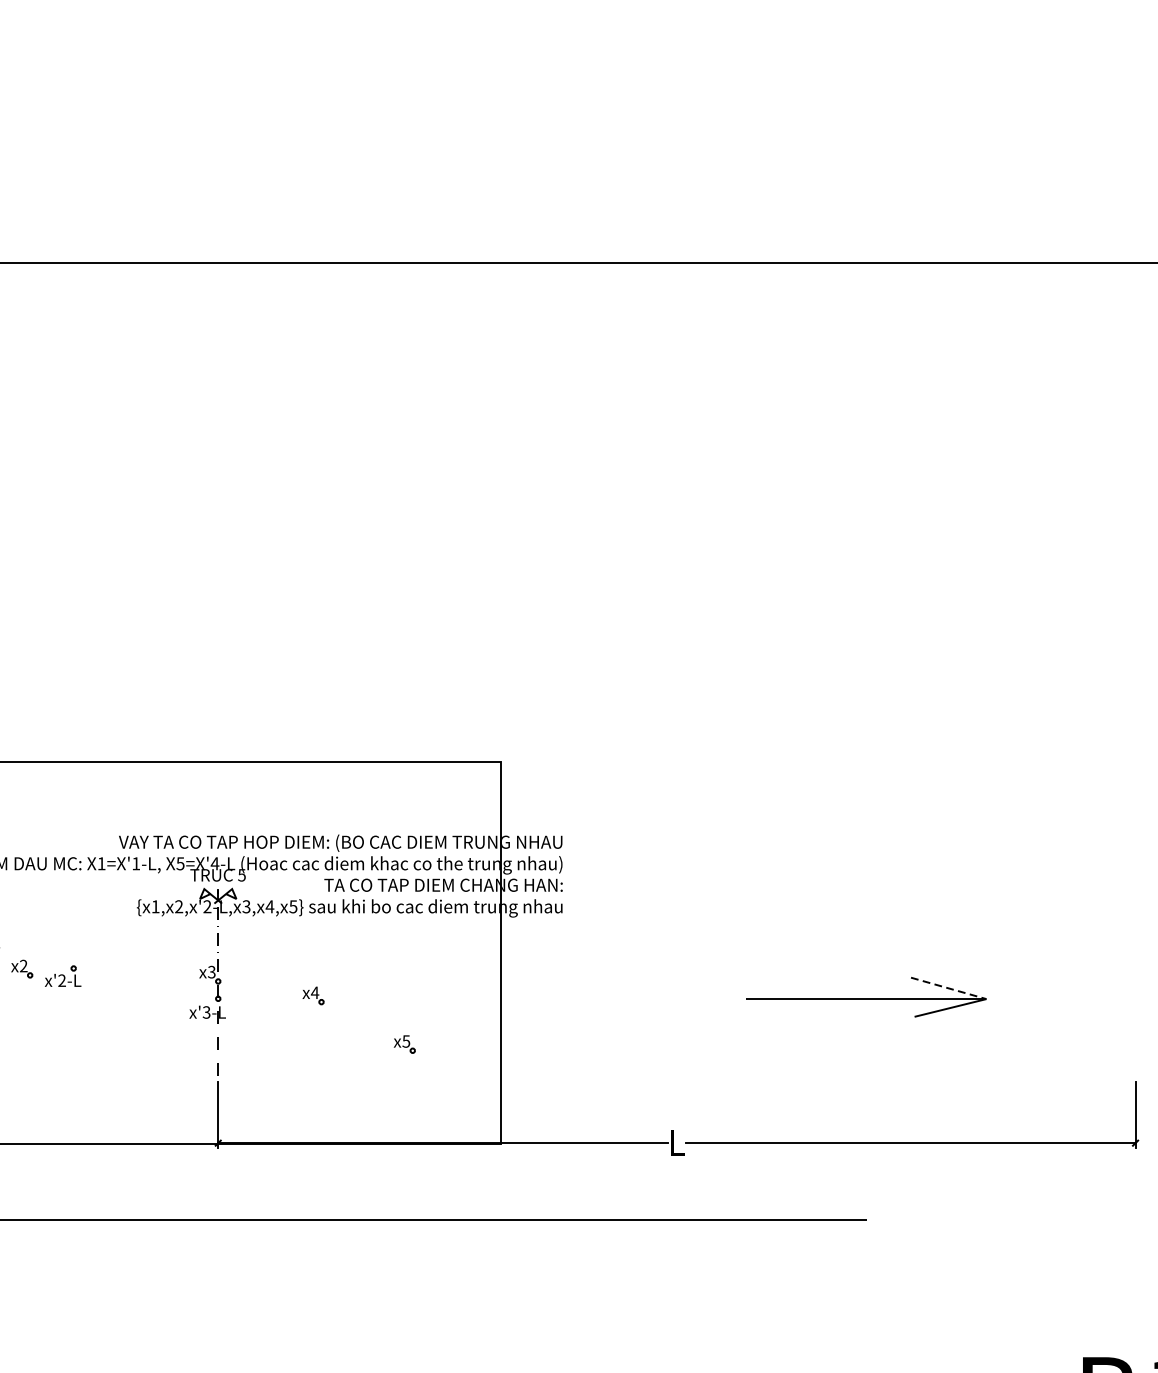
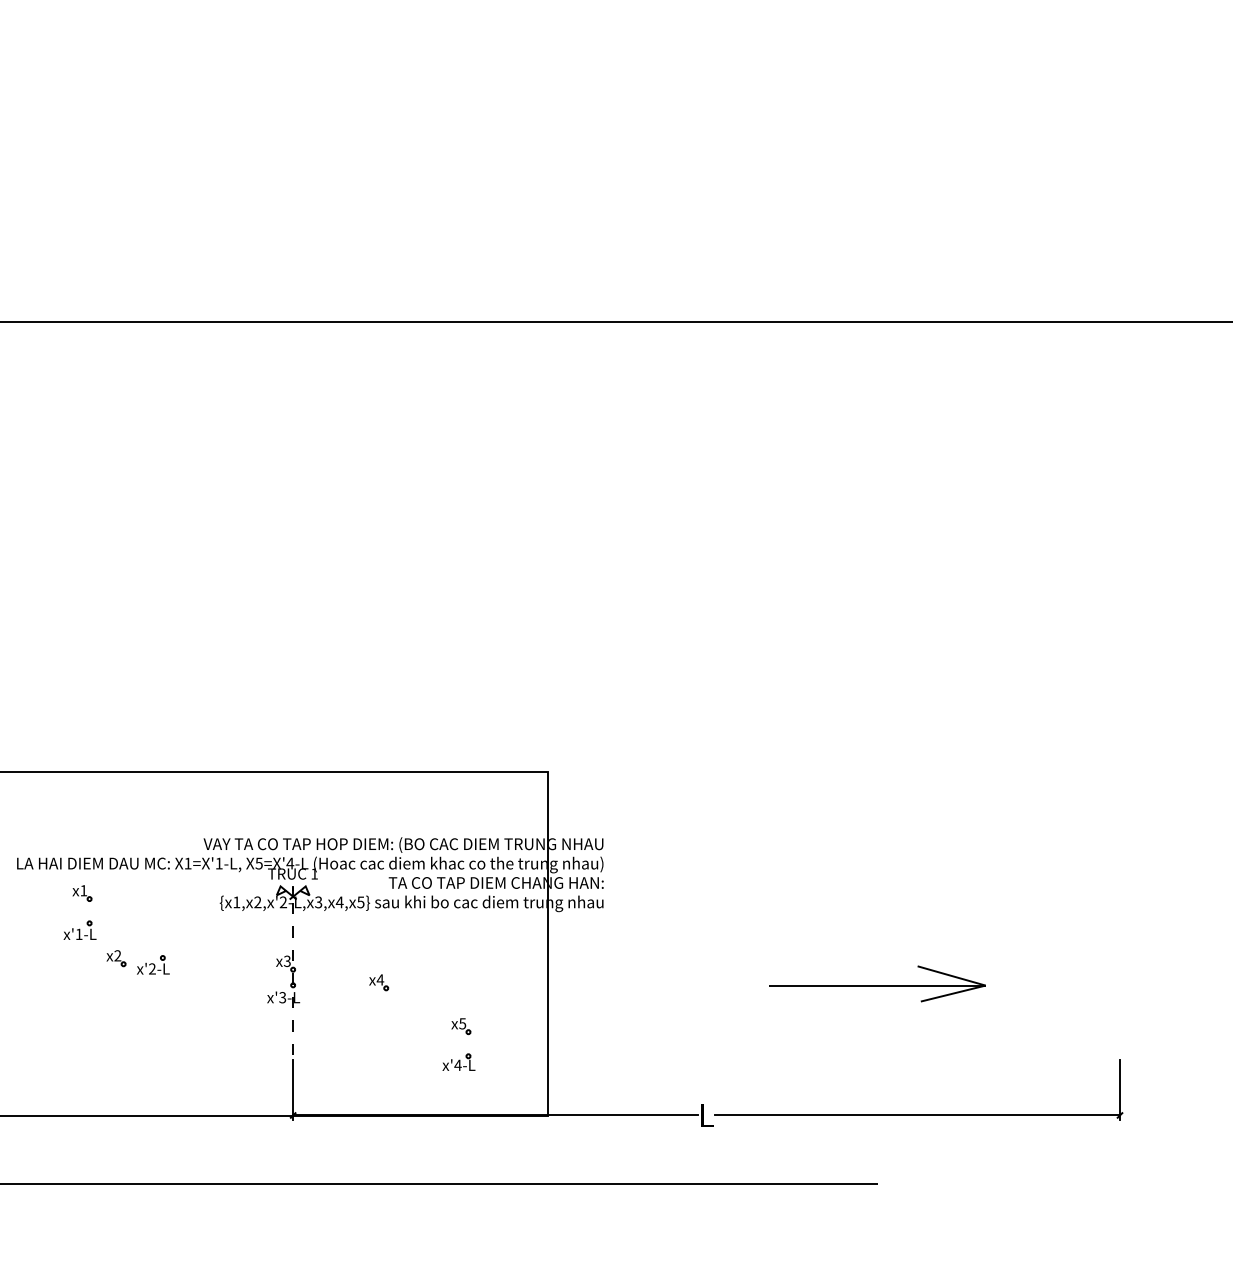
text: (241, 874) -> (314, 873), 5 -> 1
line: (949, 989) -> (952, 976), dashed -> solid
part: (401, 1083) -> (458, 1061), added

